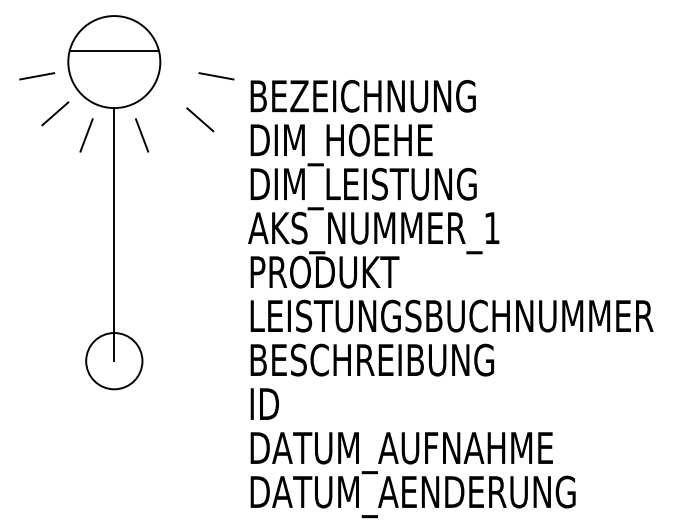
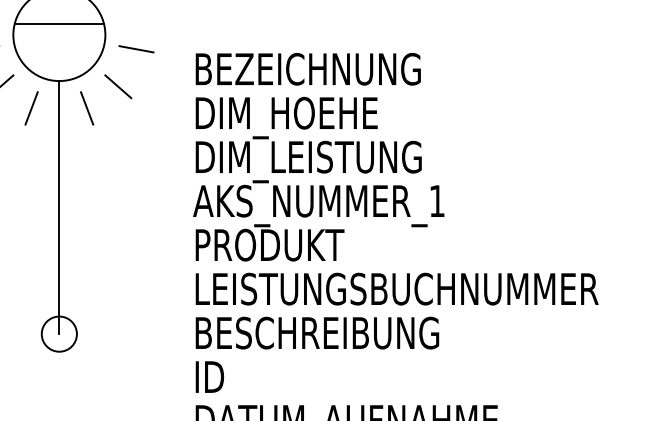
line: (216, 76) -> (136, 49), moved
line: (200, 119) -> (118, 86), moved
circle: (113, 360) -> (58, 333), size x0.62

